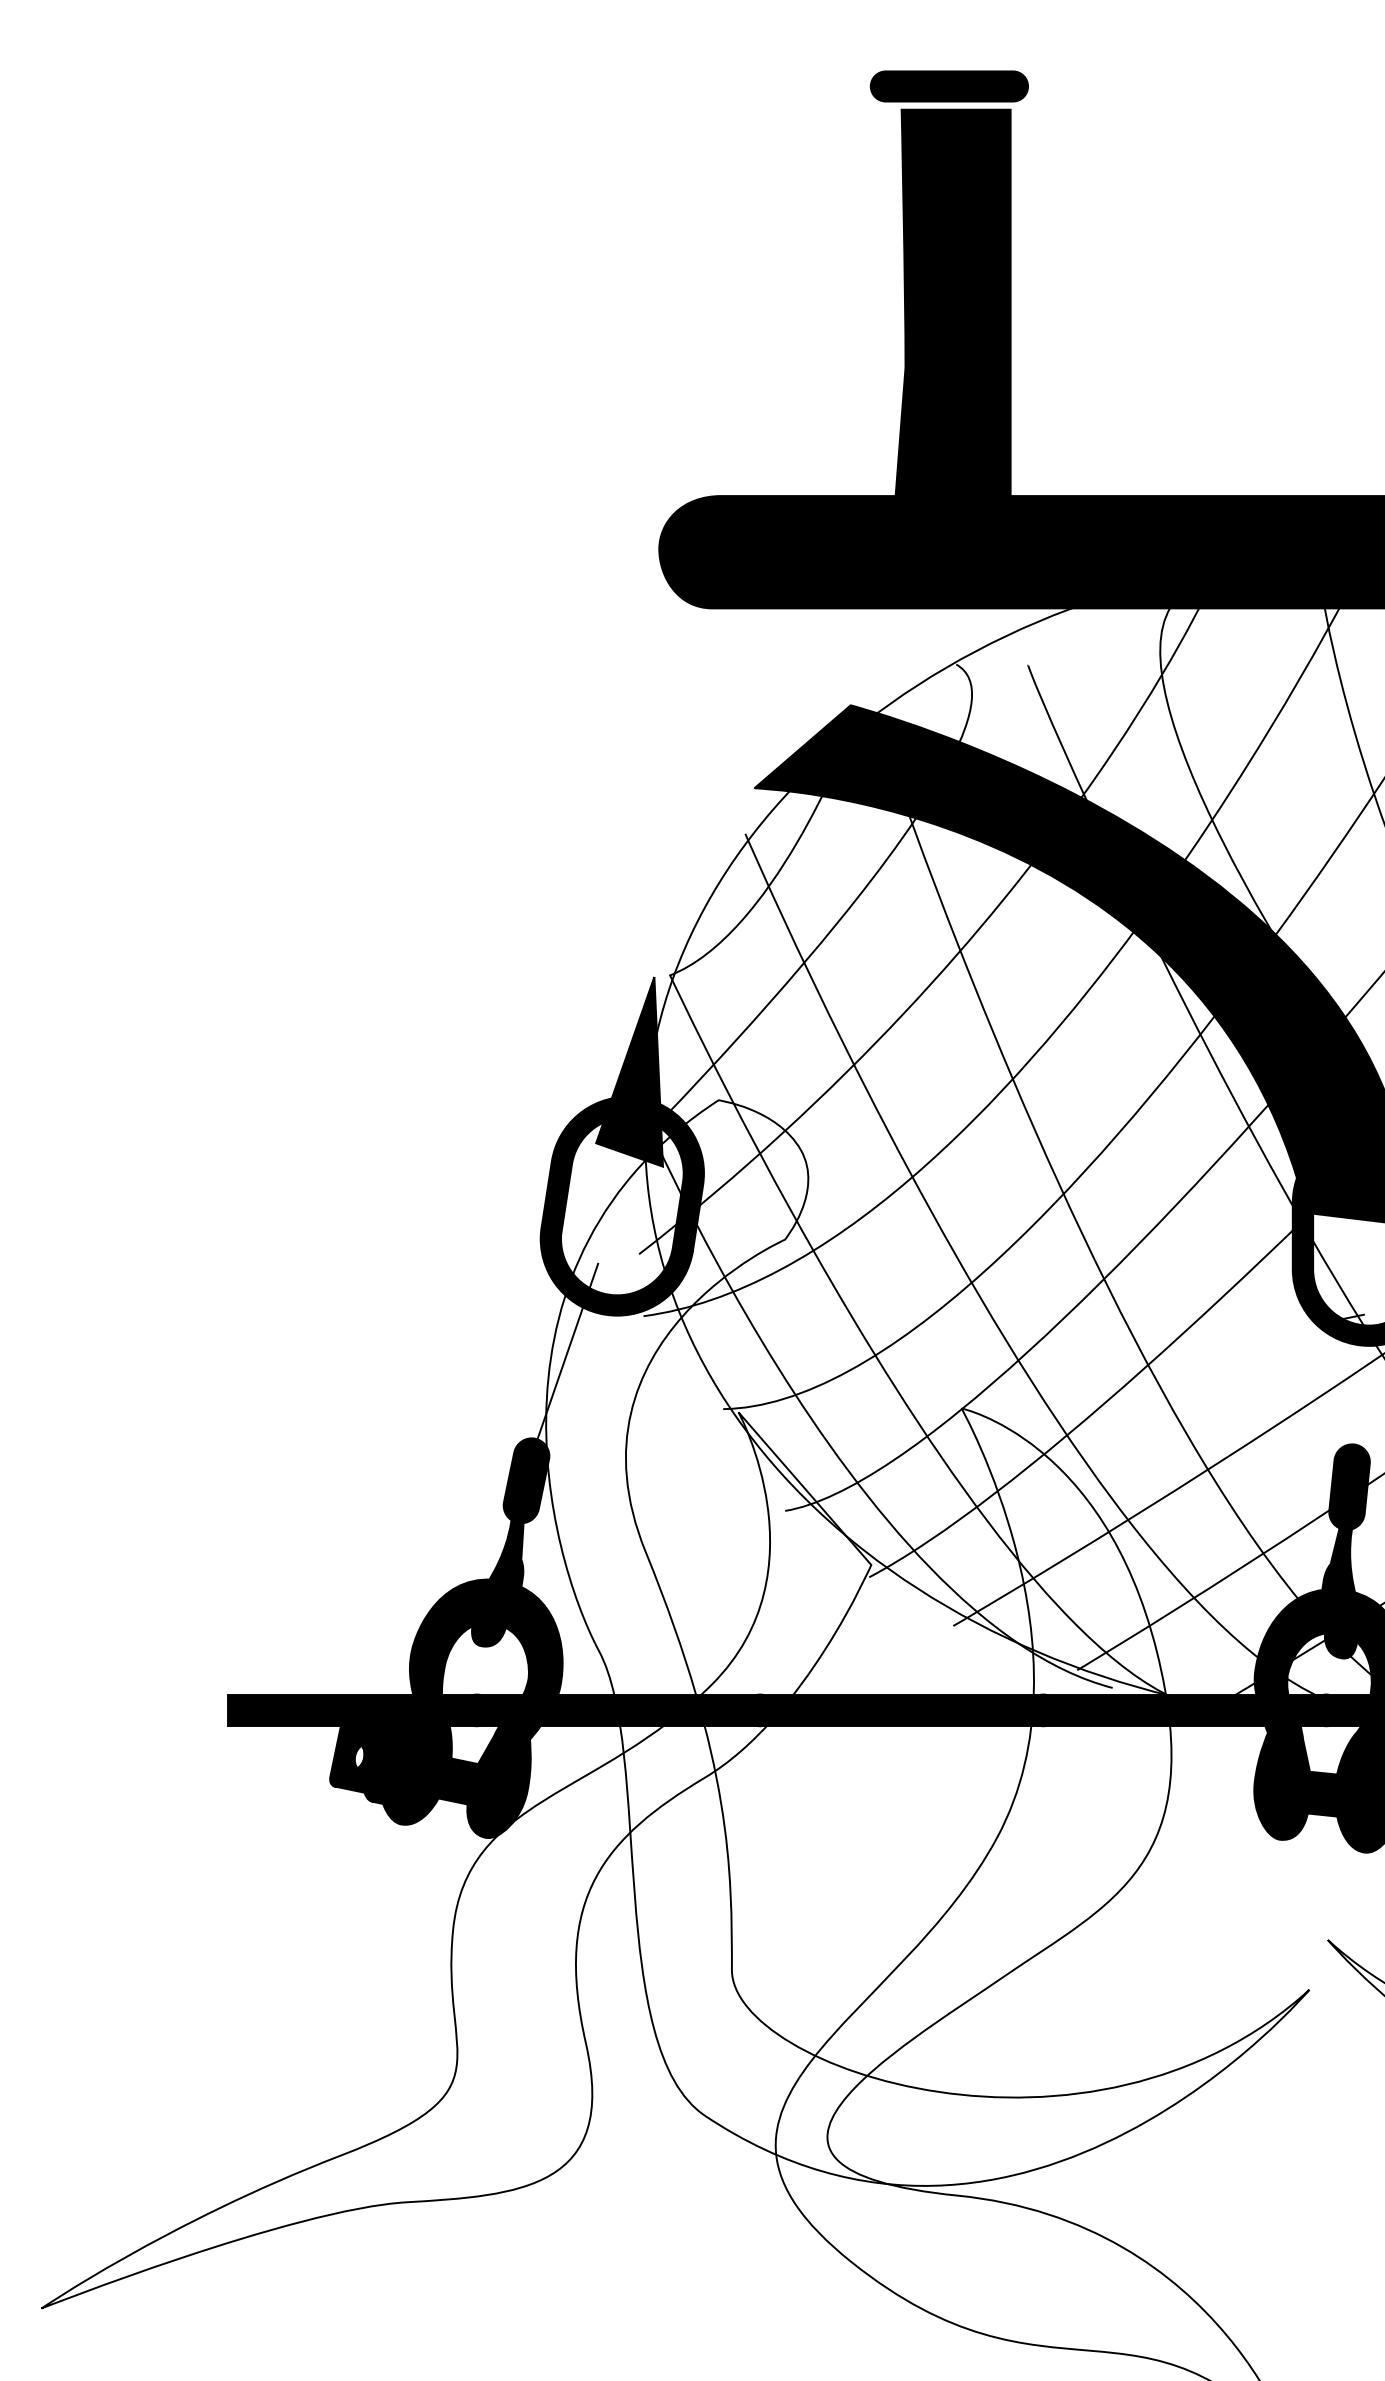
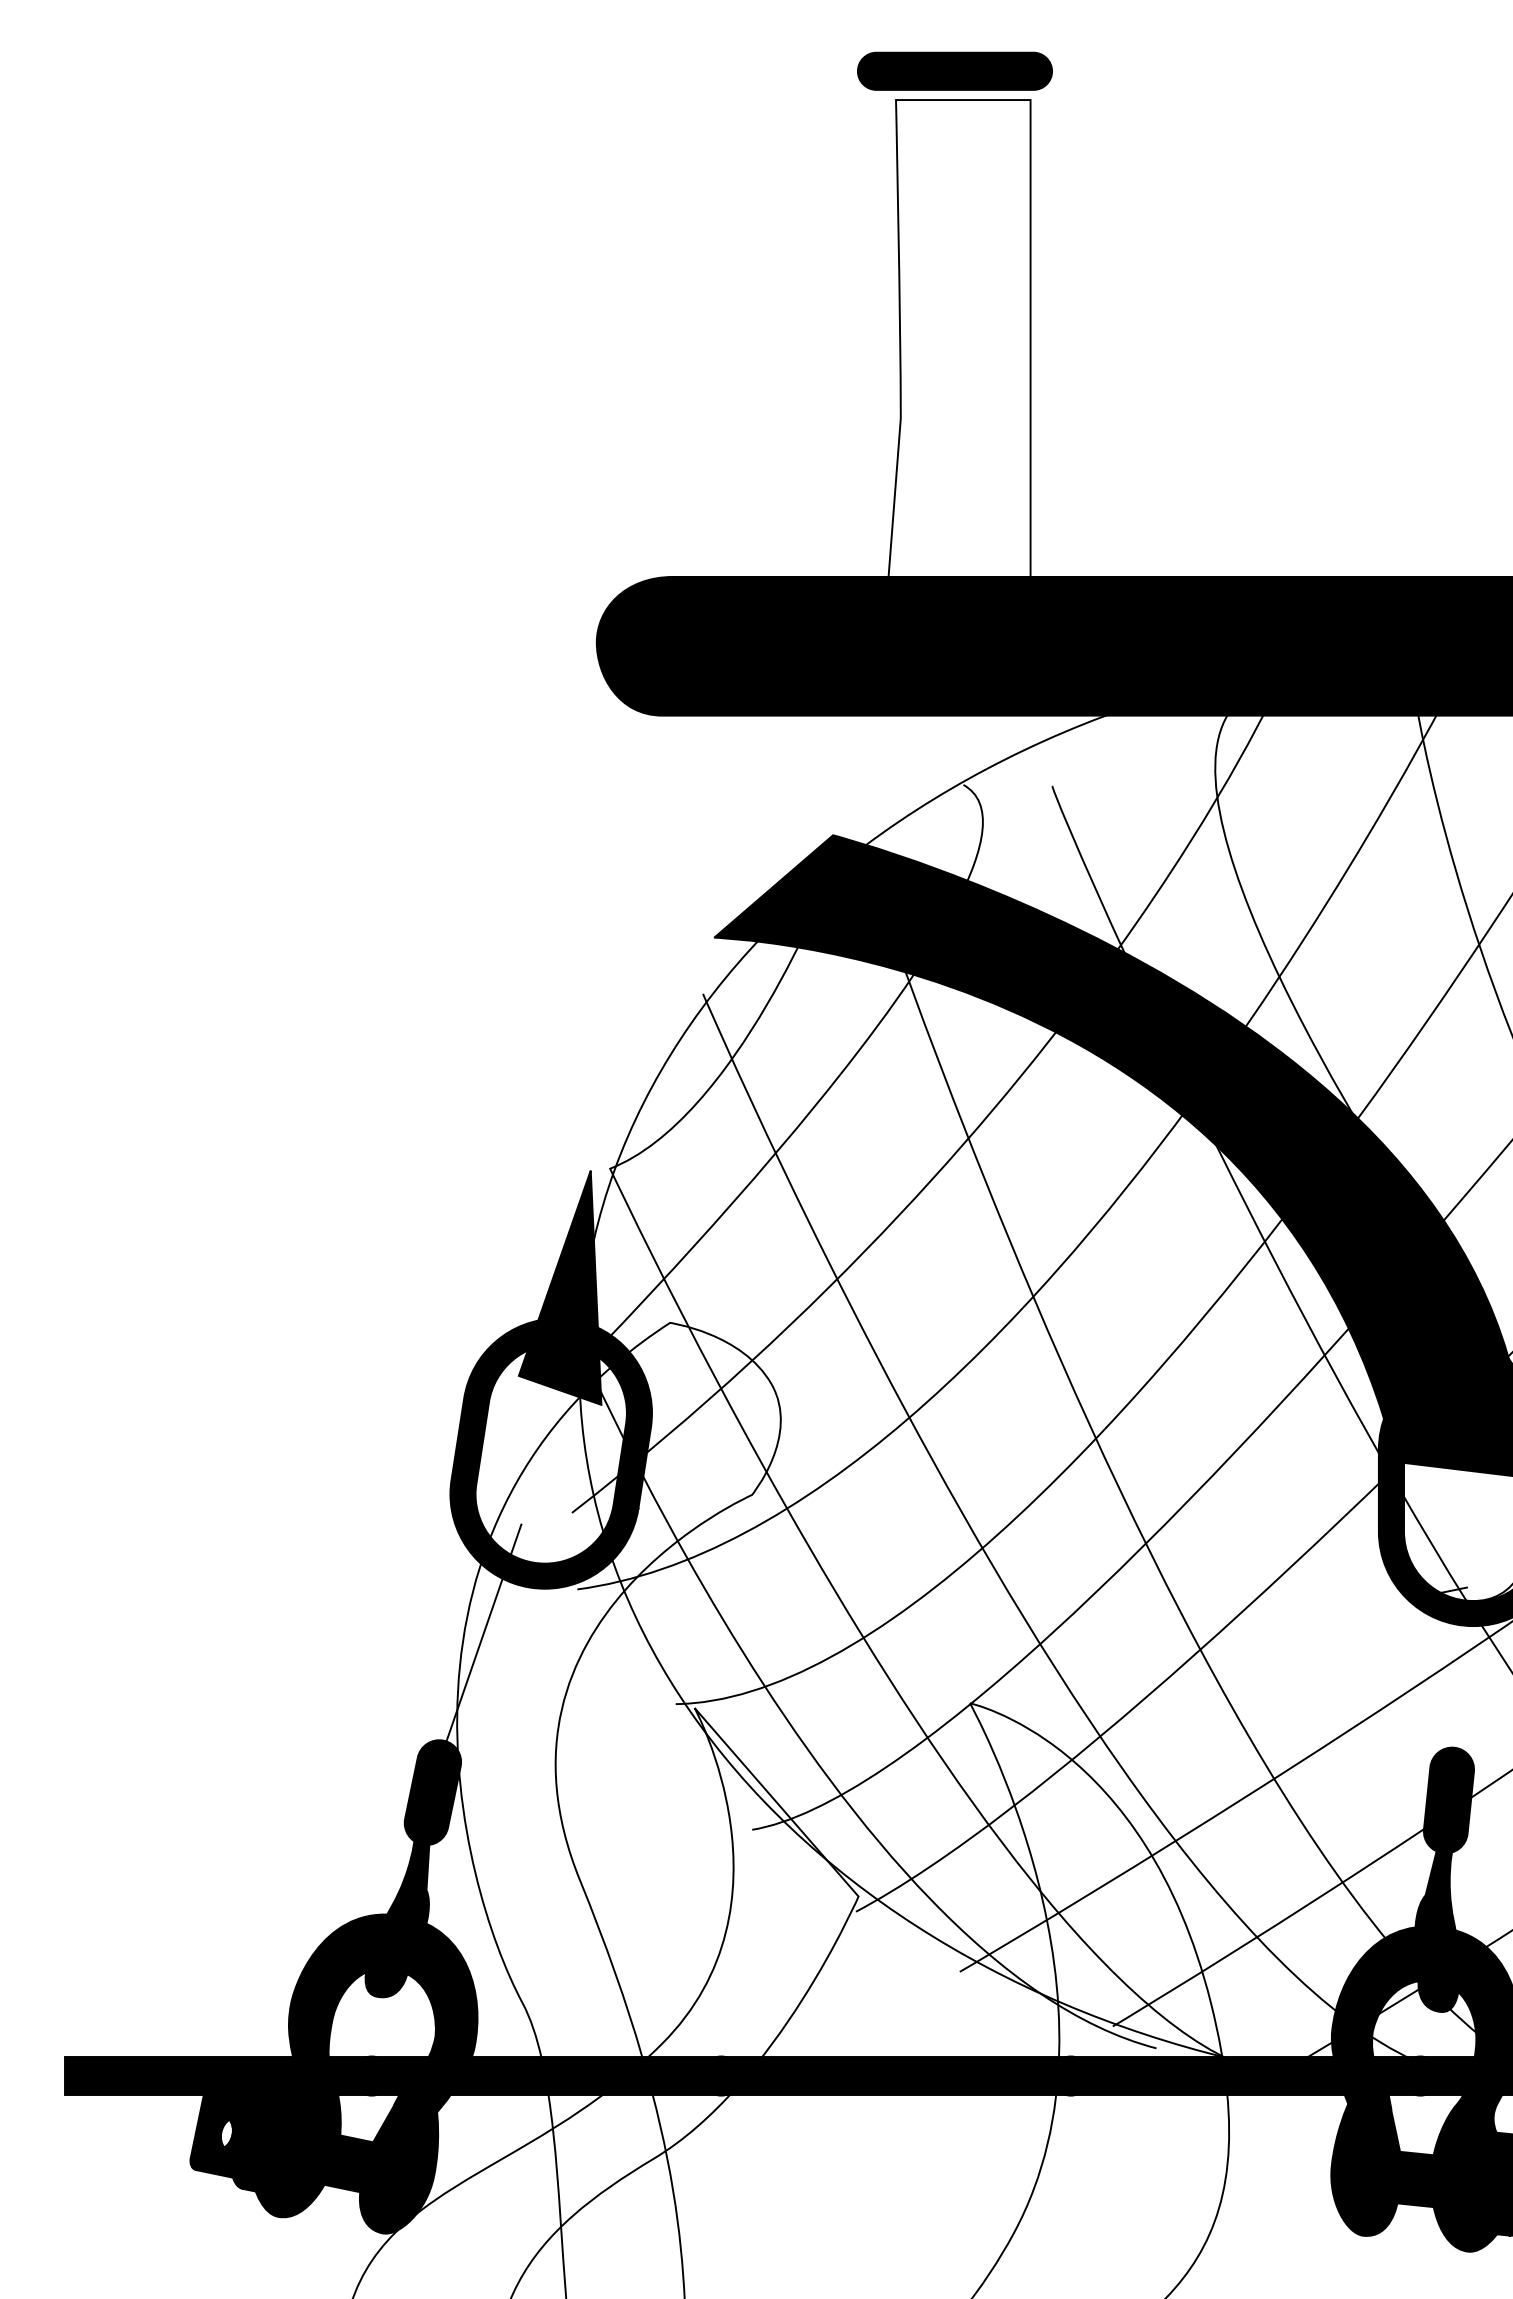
fill: (950, 347) -> (956, 393), removed

